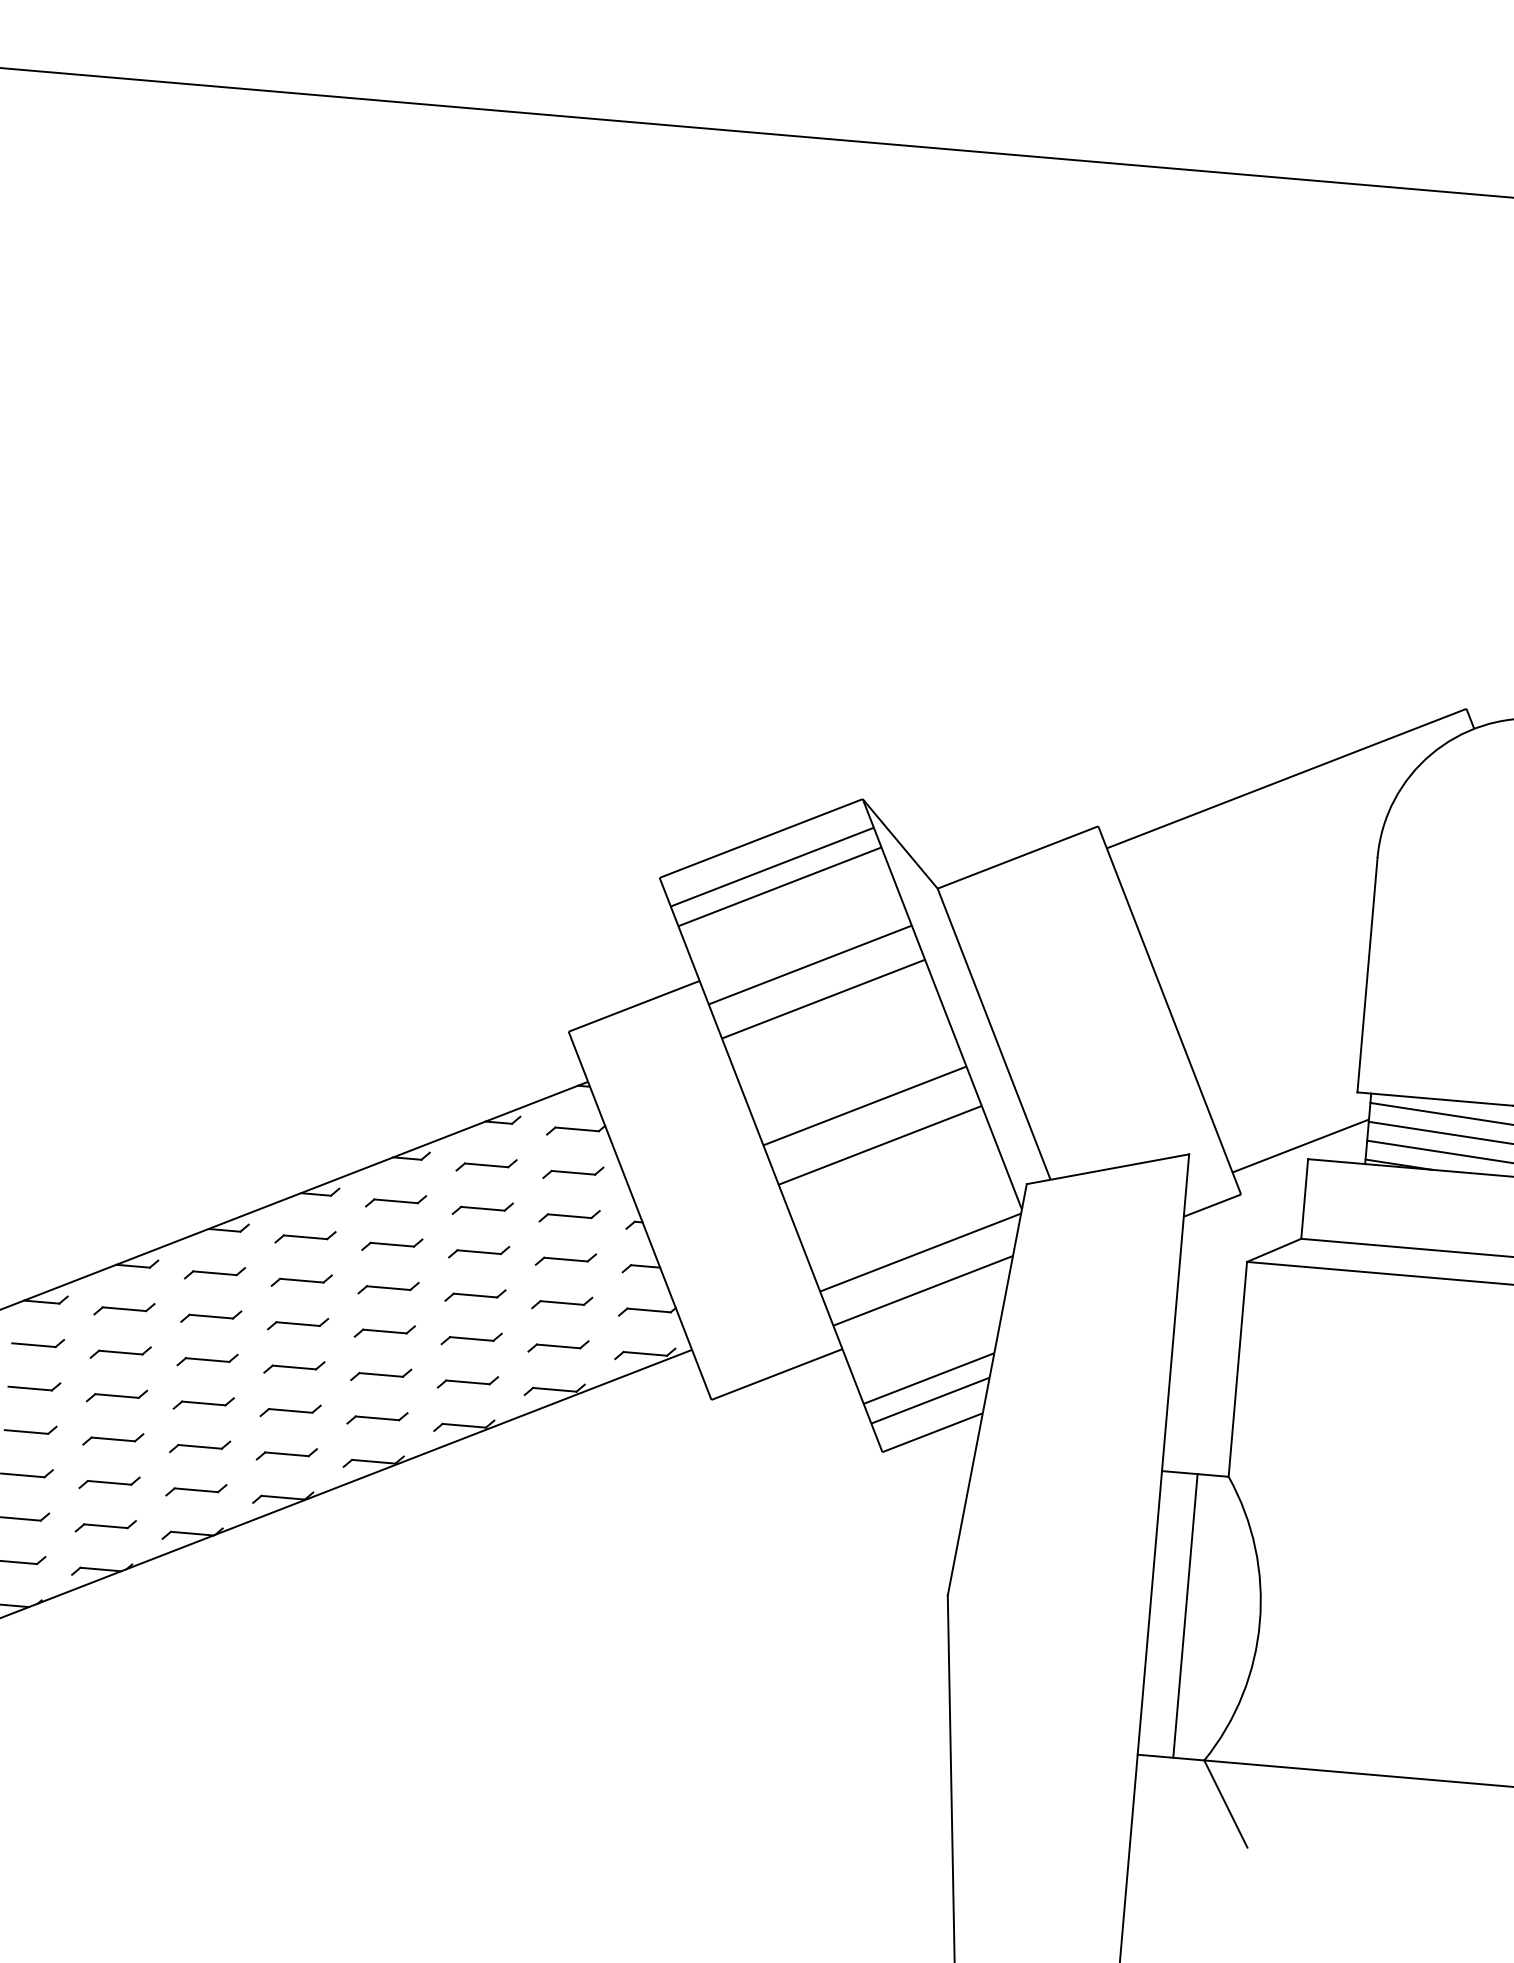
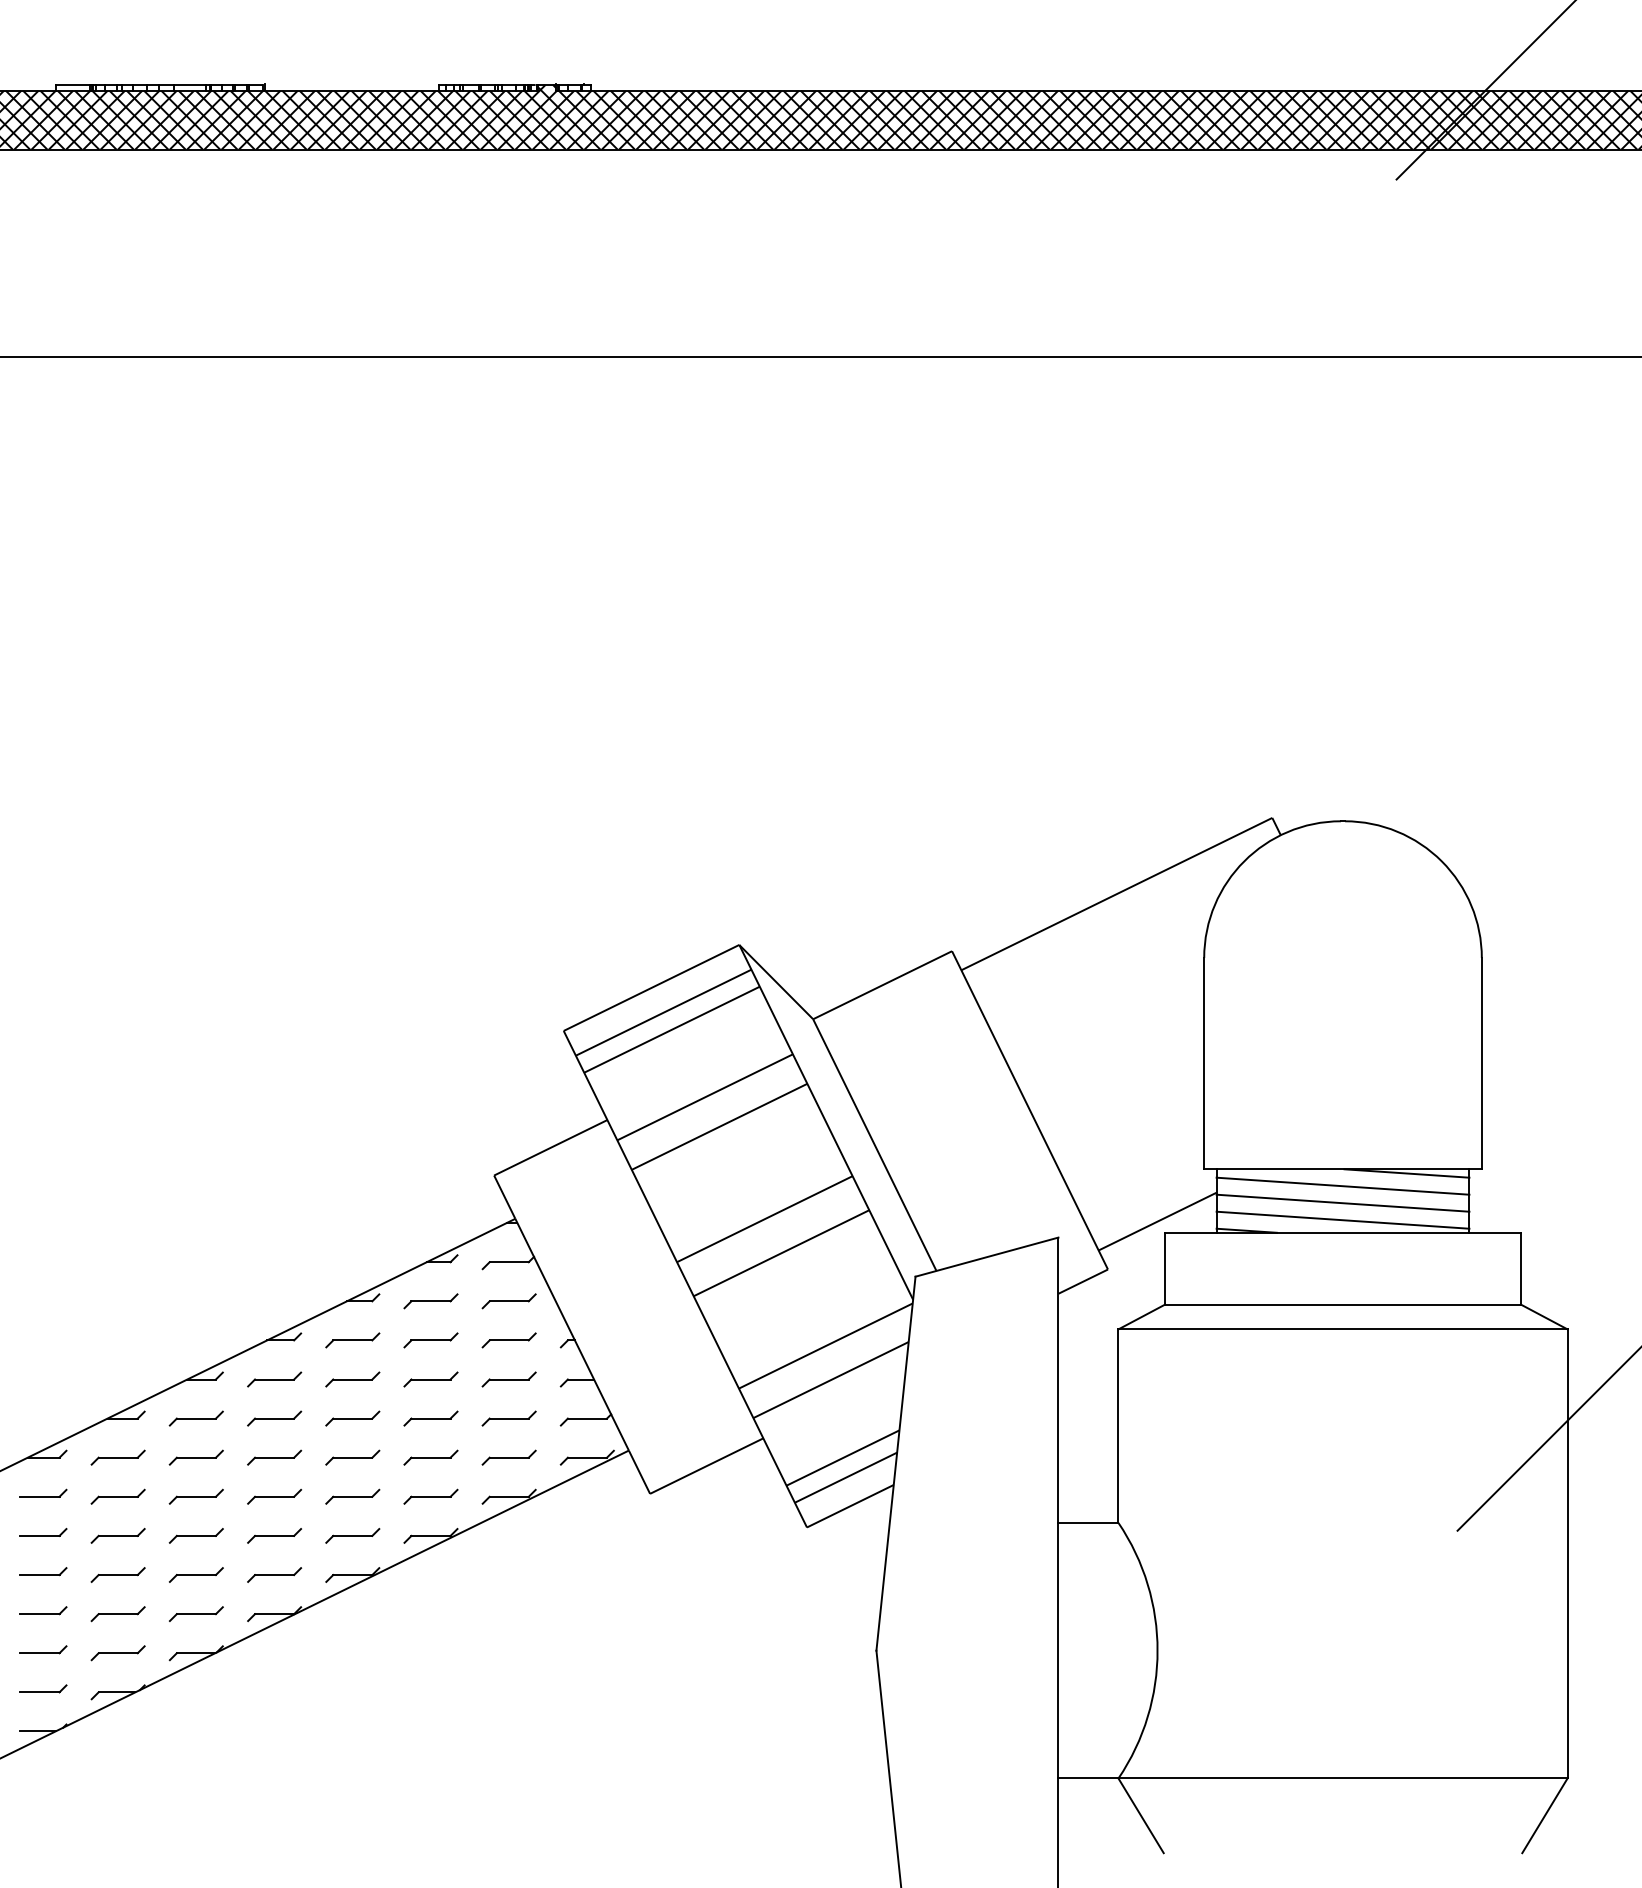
line: (1185, 1615) -> (1090, 1650), removed

